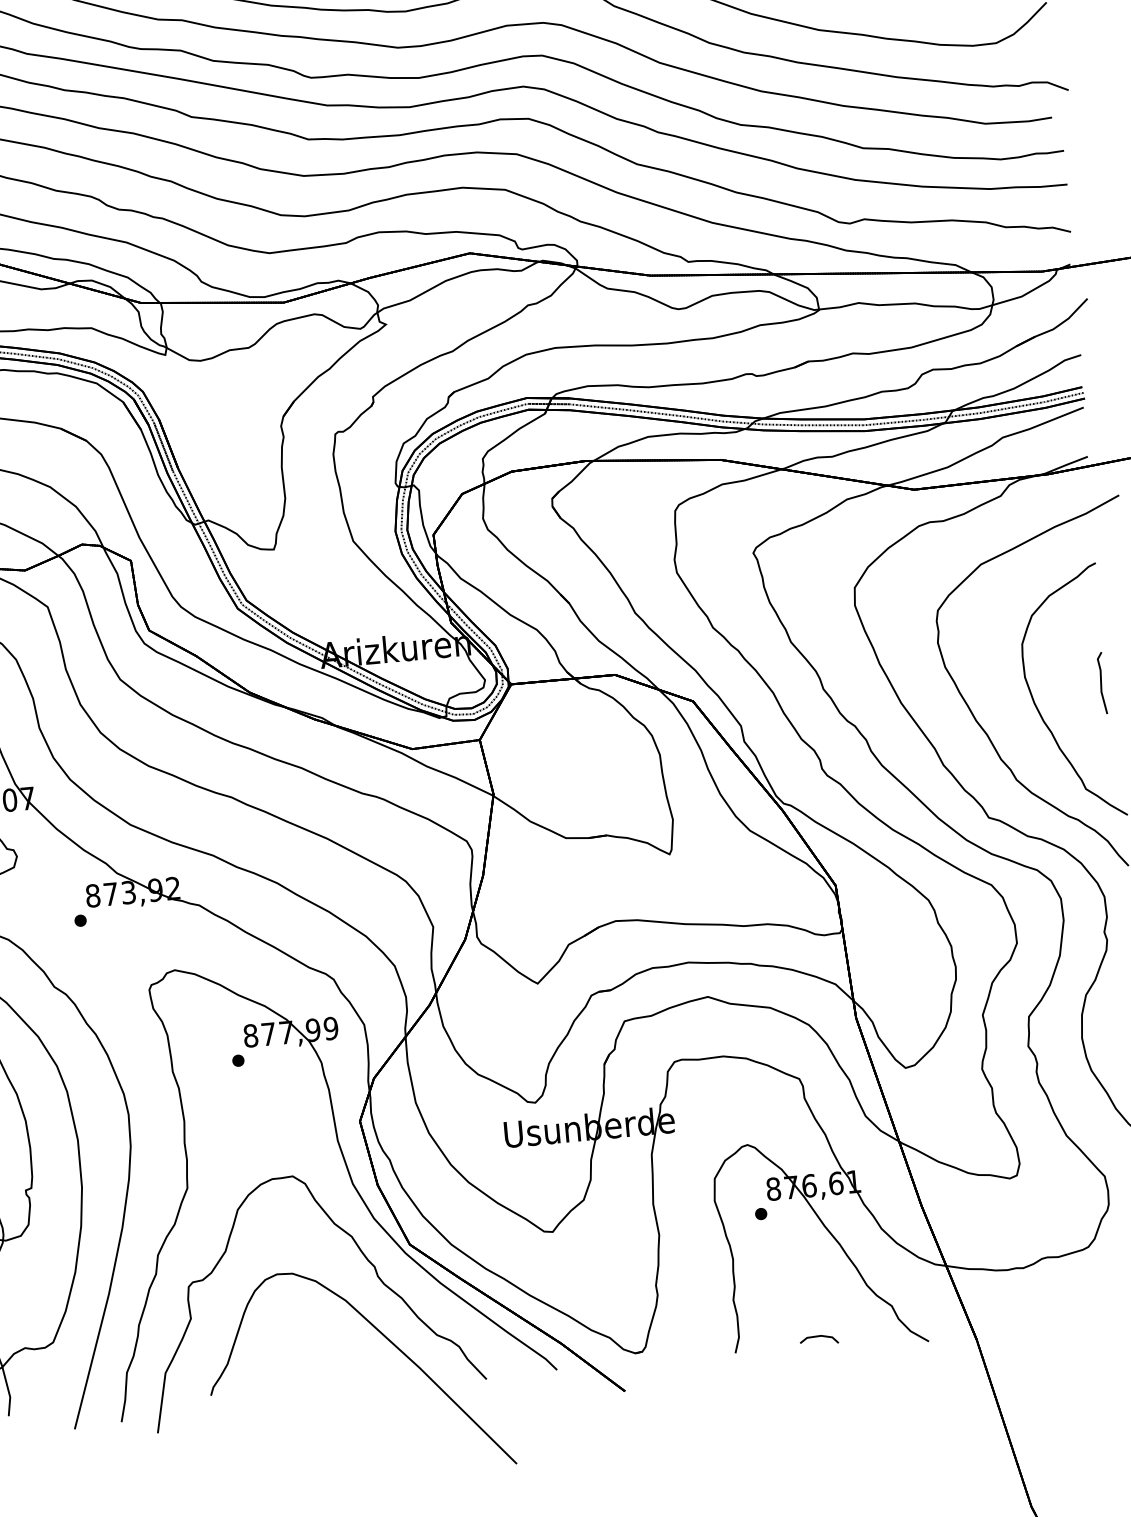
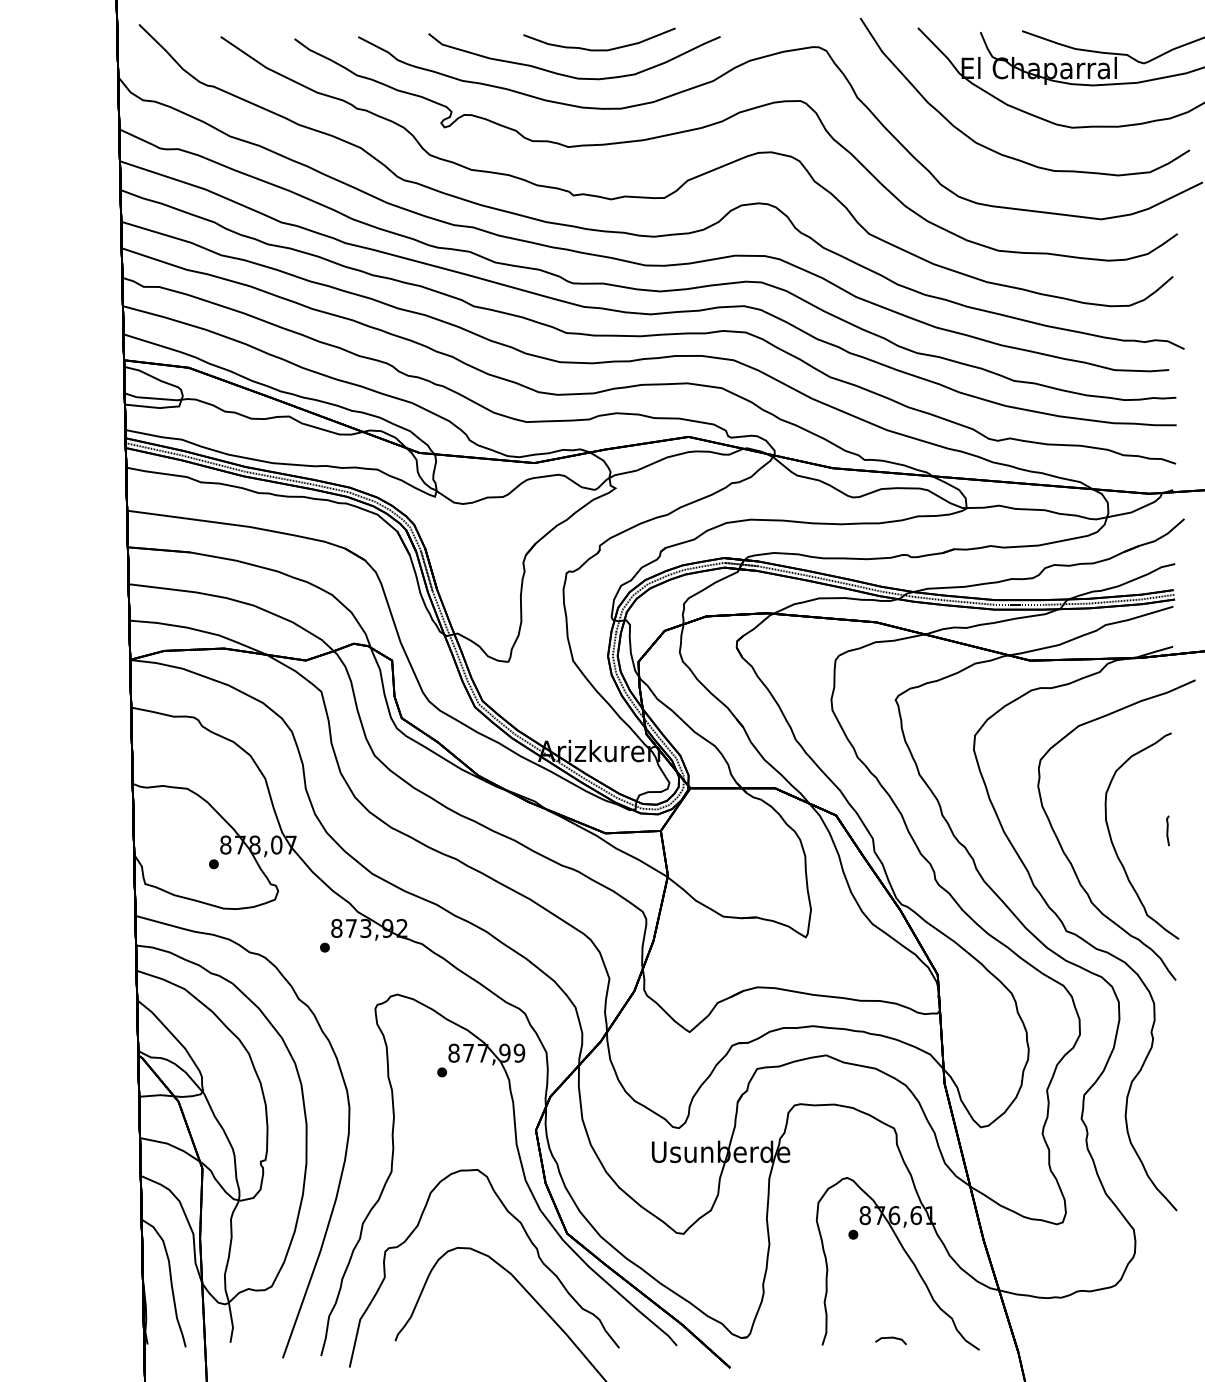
part: (1101, 682) -> (1167, 830), size x0.6

